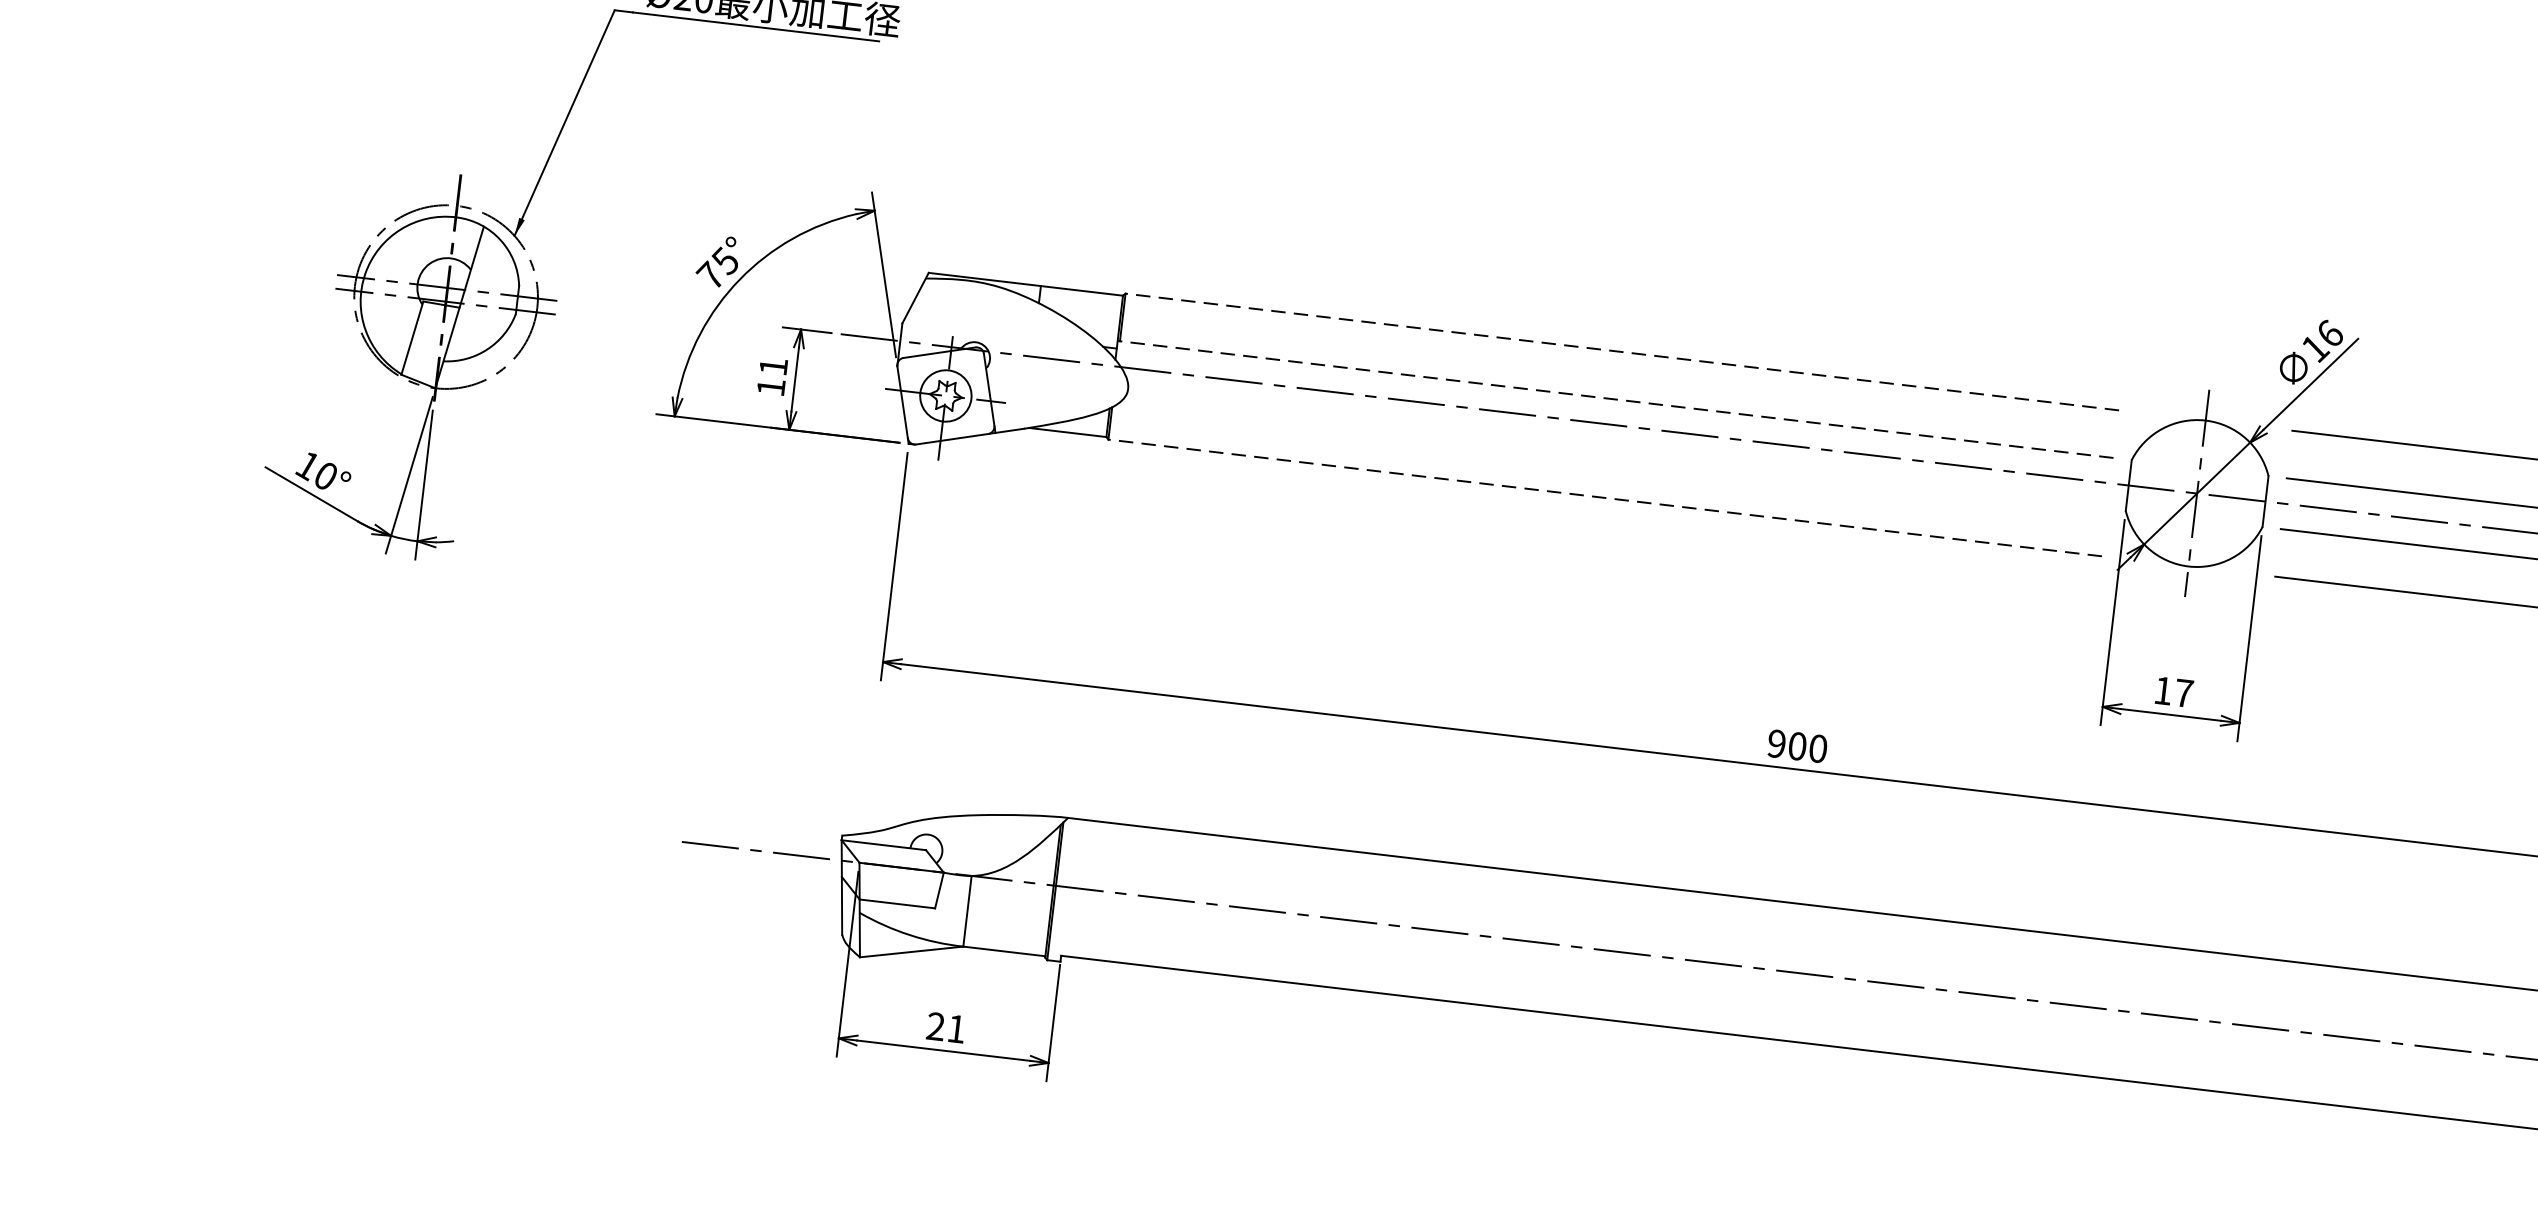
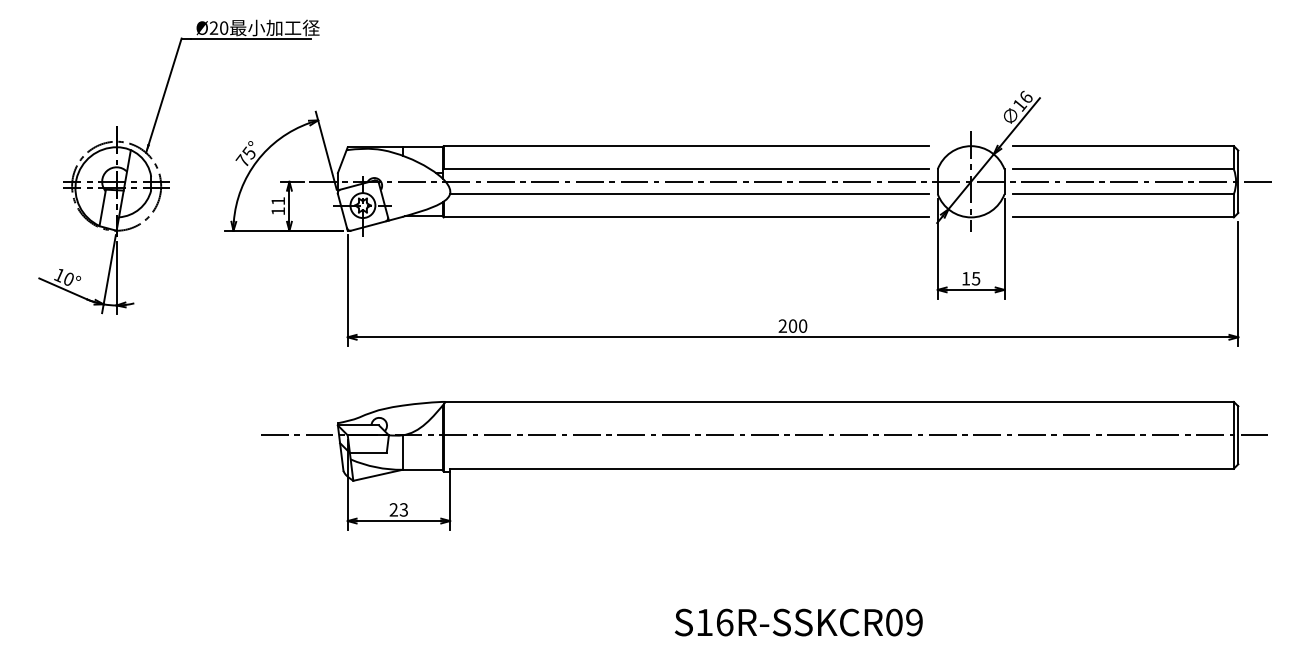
line: (1622, 352) -> (686, 146), dashed -> solid
line: (1615, 399) -> (685, 169), dashed -> solid
line: (1617, 451) -> (689, 194), added
line: (1605, 498) -> (686, 217), dashed -> solid
text: (2182, 692) -> (975, 278), 17 -> 15
text: (1775, 744) -> (782, 326), 900 -> 200
text: (955, 1028) -> (403, 509), 21 -> 23

